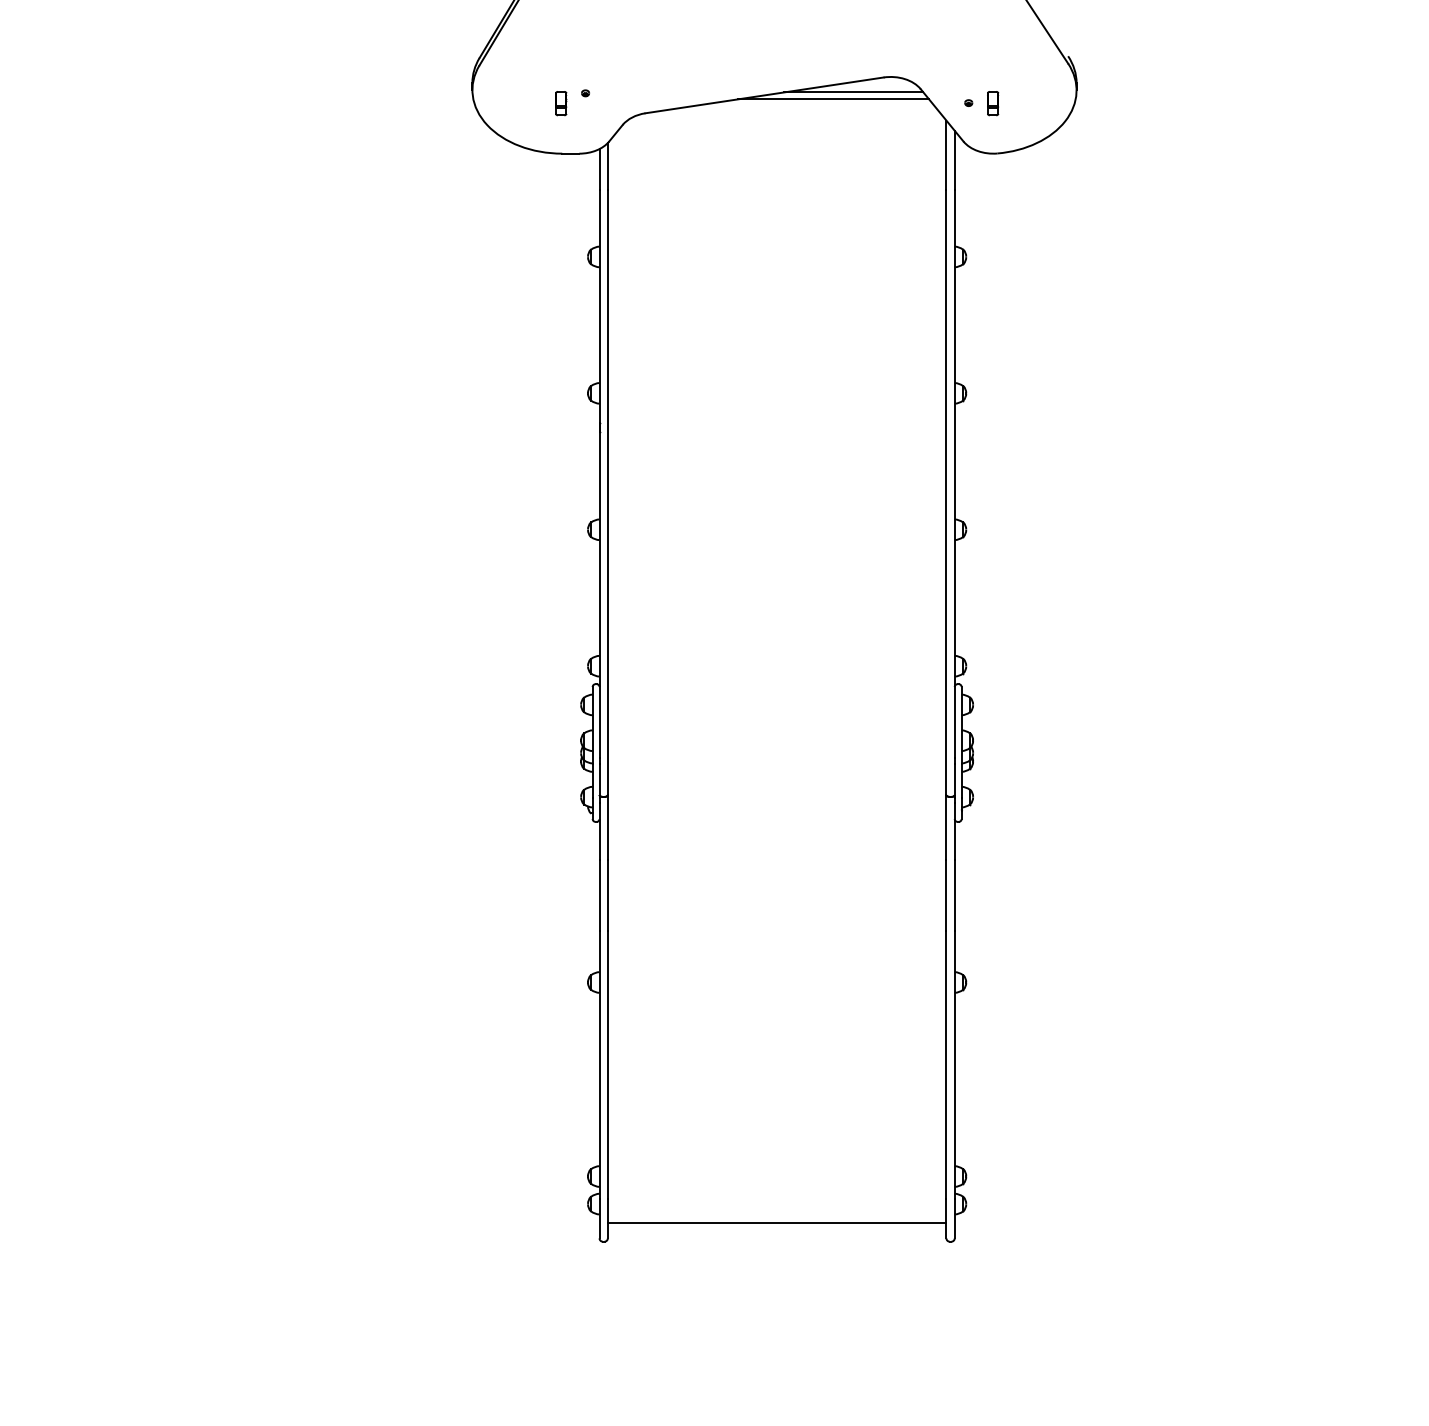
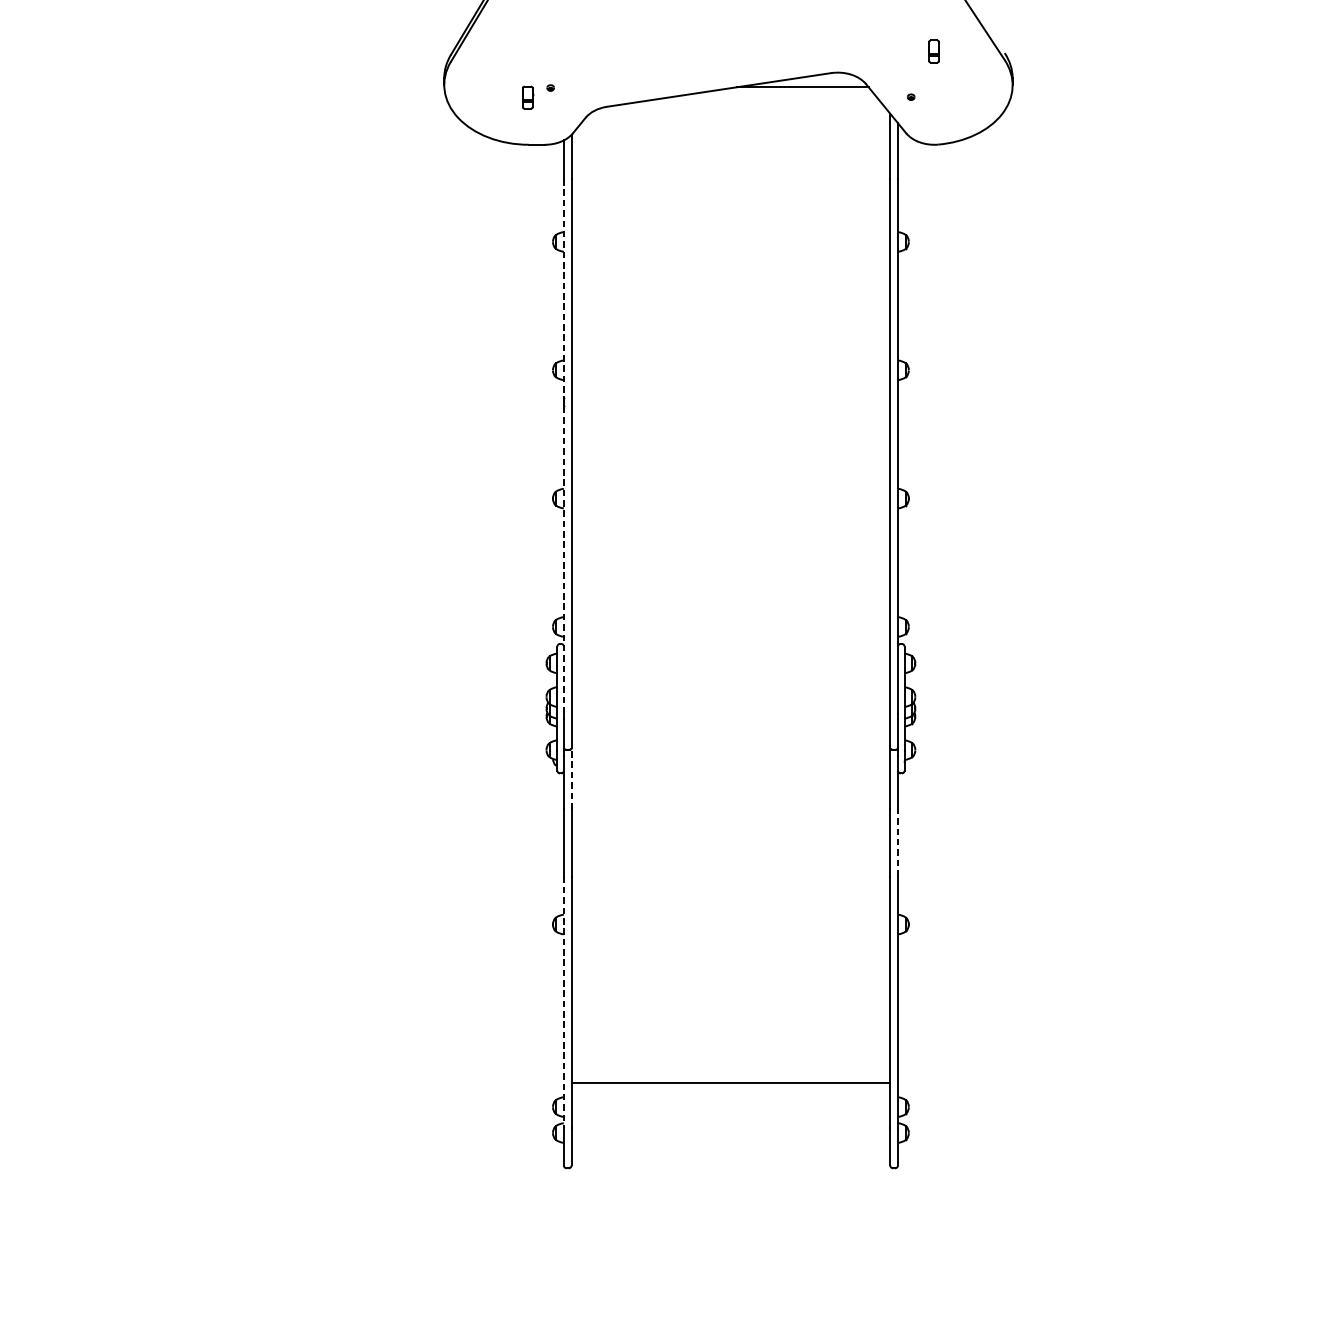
line: (833, 99) -> (783, 93), removed
part: (993, 103) -> (934, 51), moved
line: (599, 474) -> (563, 446), solid -> dashed
line: (607, 827) -> (571, 778), solid -> dashed
line: (954, 895) -> (897, 842), solid -> dashed
line: (599, 1065) -> (563, 1002), solid -> dashed
line: (776, 1223) -> (730, 1082), moved

